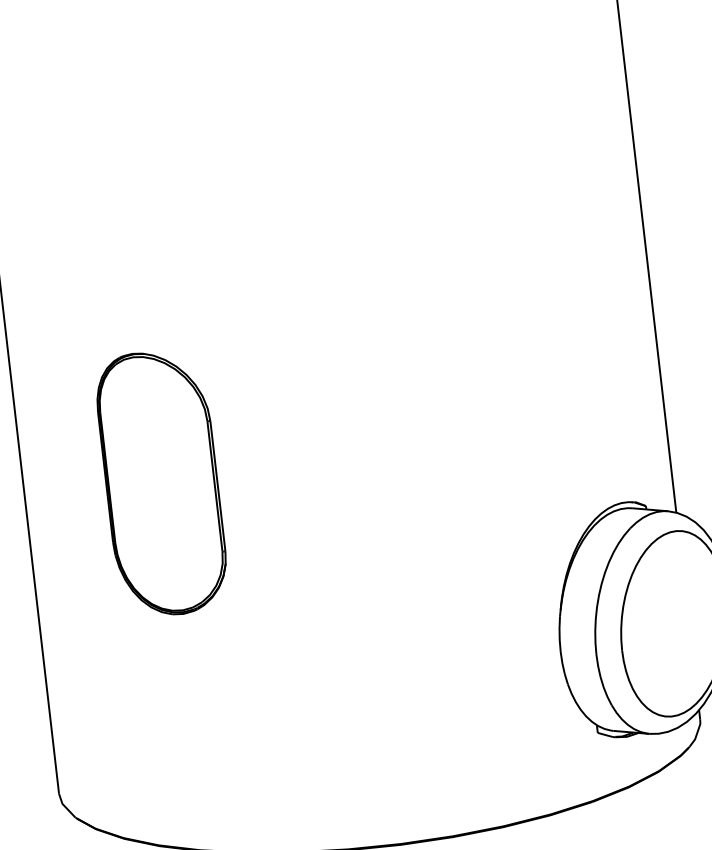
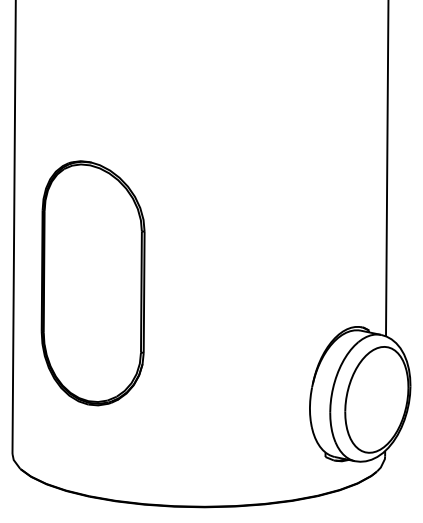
part: (162, 483) -> (93, 283), size x1.6

